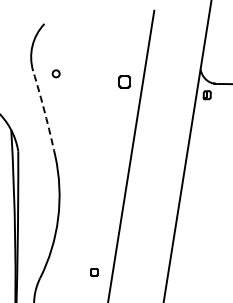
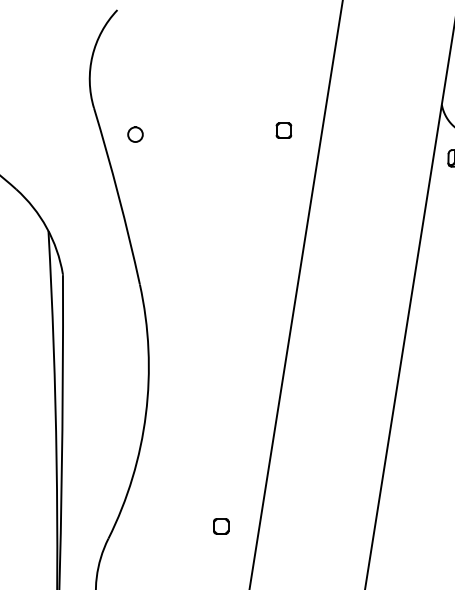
part: (55, 73) -> (134, 133), moved
part: (124, 81) -> (283, 129), size x0.62
arc: (45, 113) -> (119, 196), dashed -> solid

